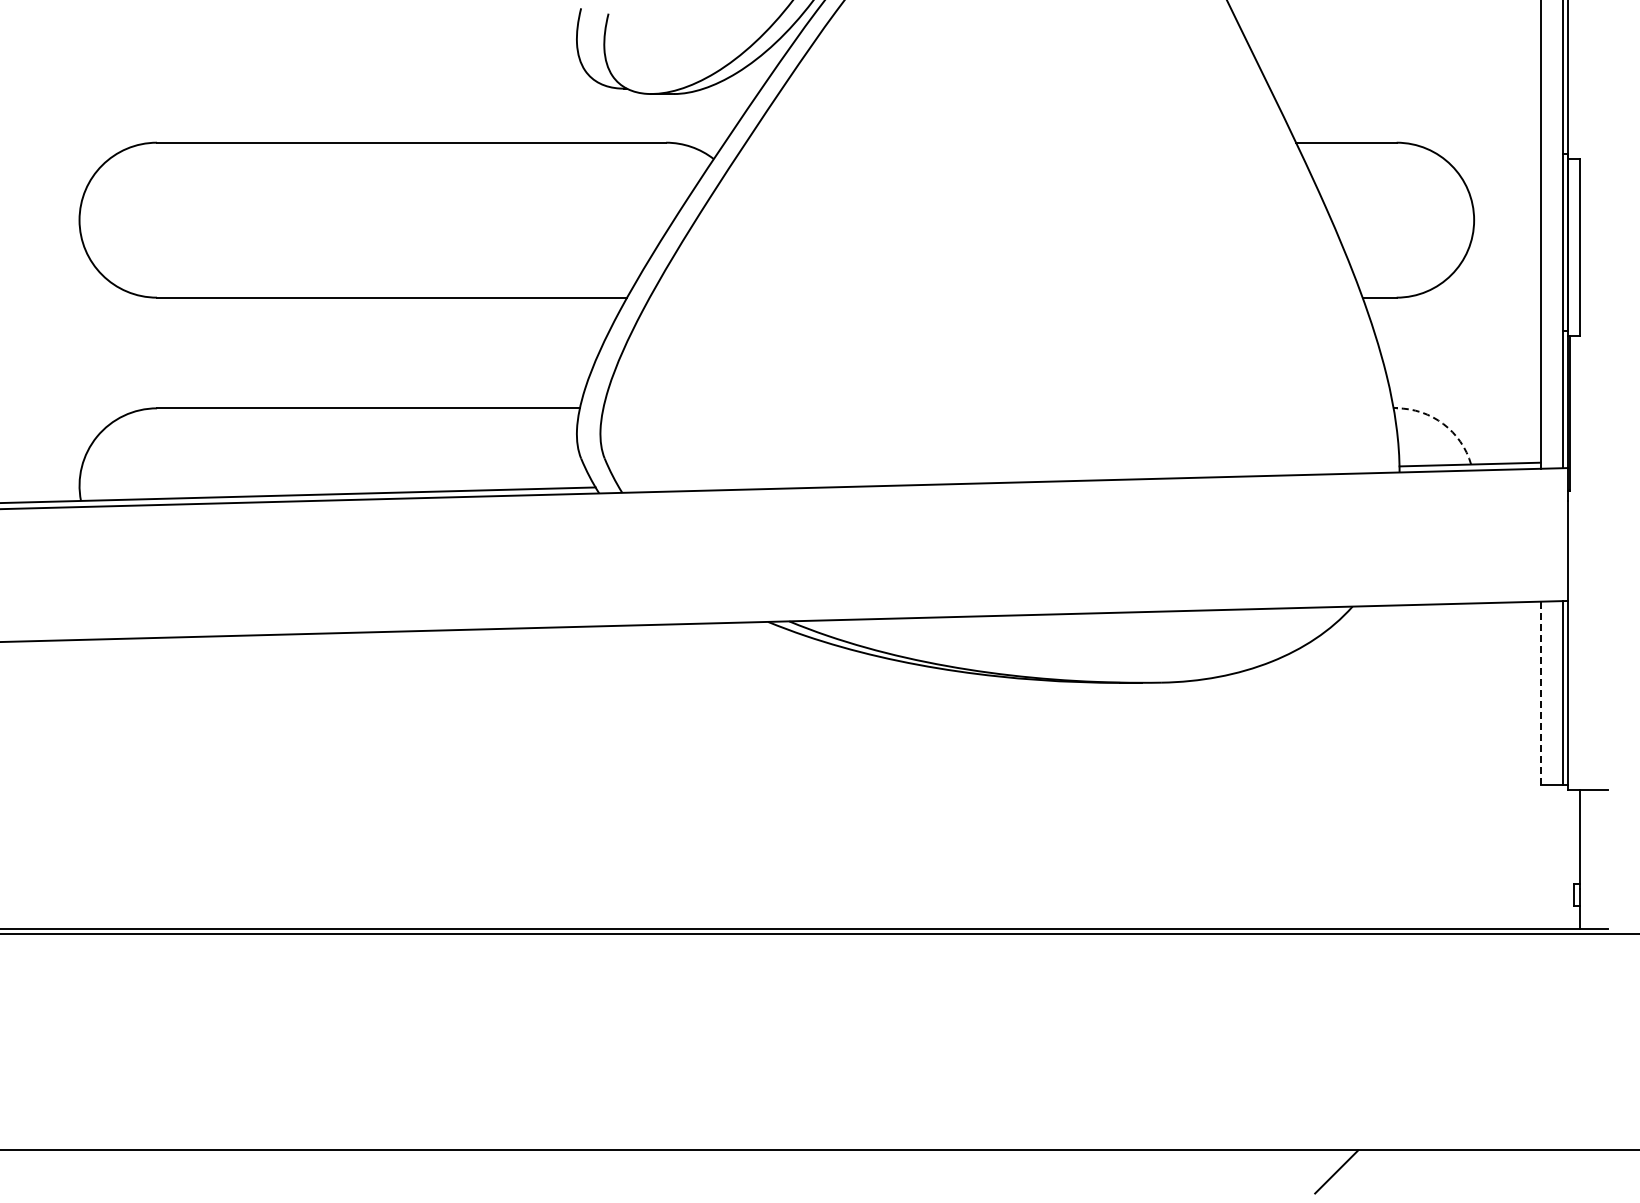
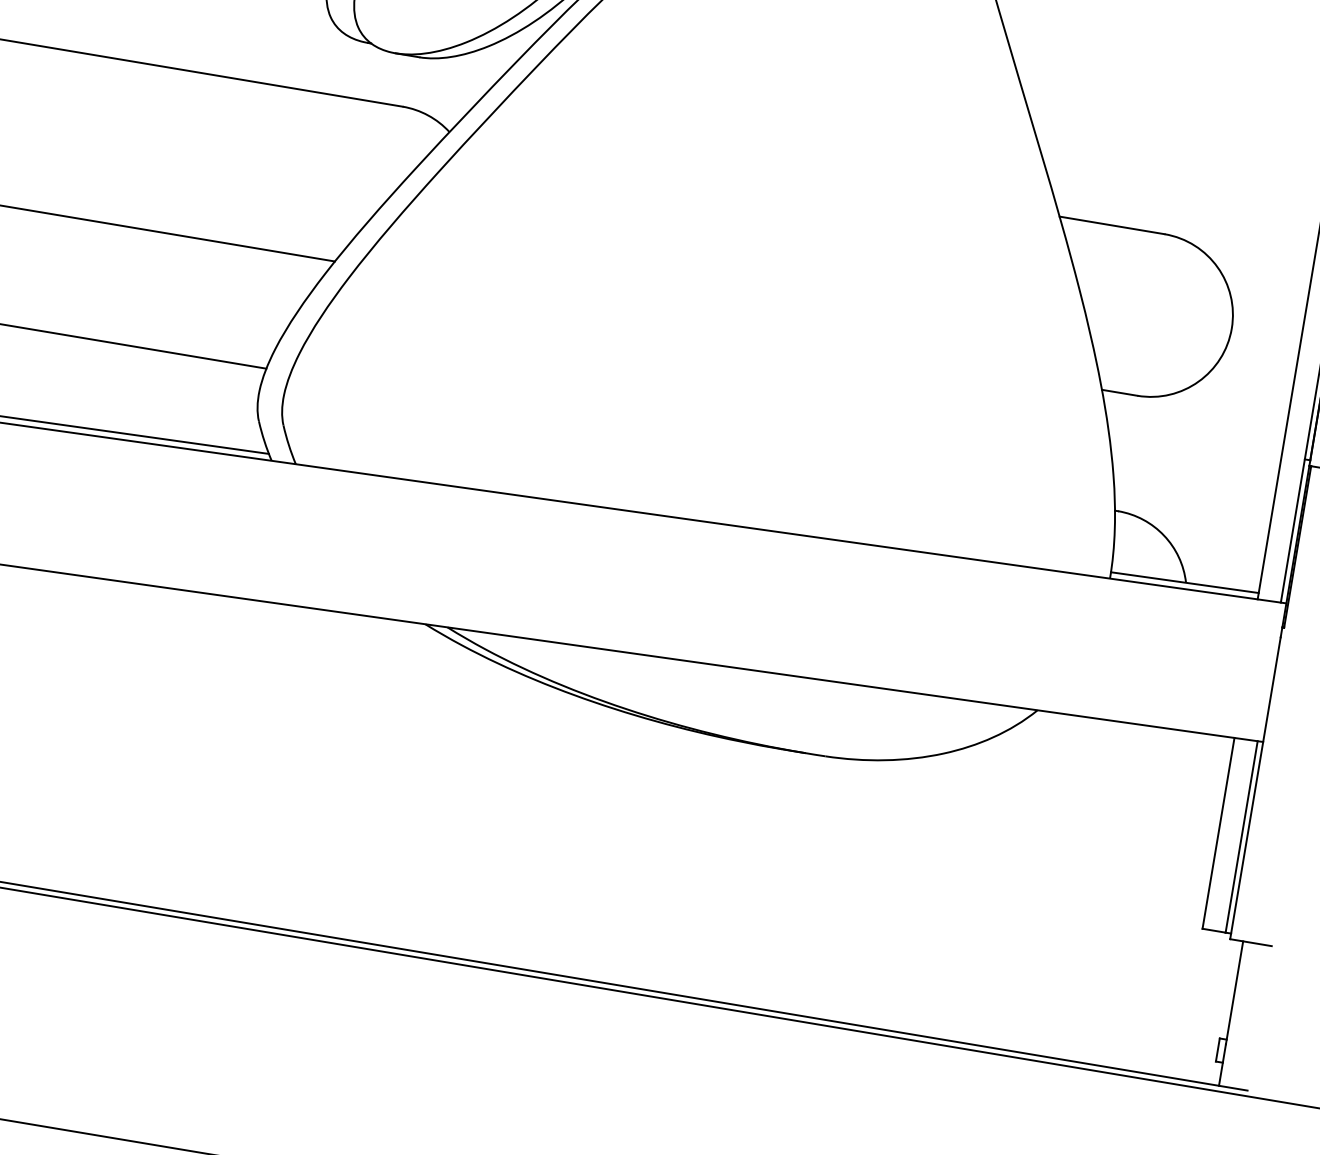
arc: (1443, 423) -> (1164, 535), dashed -> solid
line: (1540, 693) -> (1218, 833), dashed -> solid

